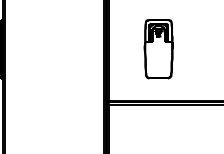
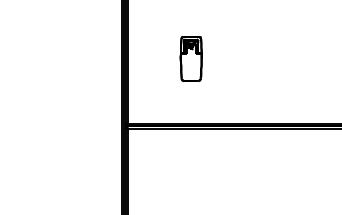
part: (157, 48) -> (190, 58), size x0.6

